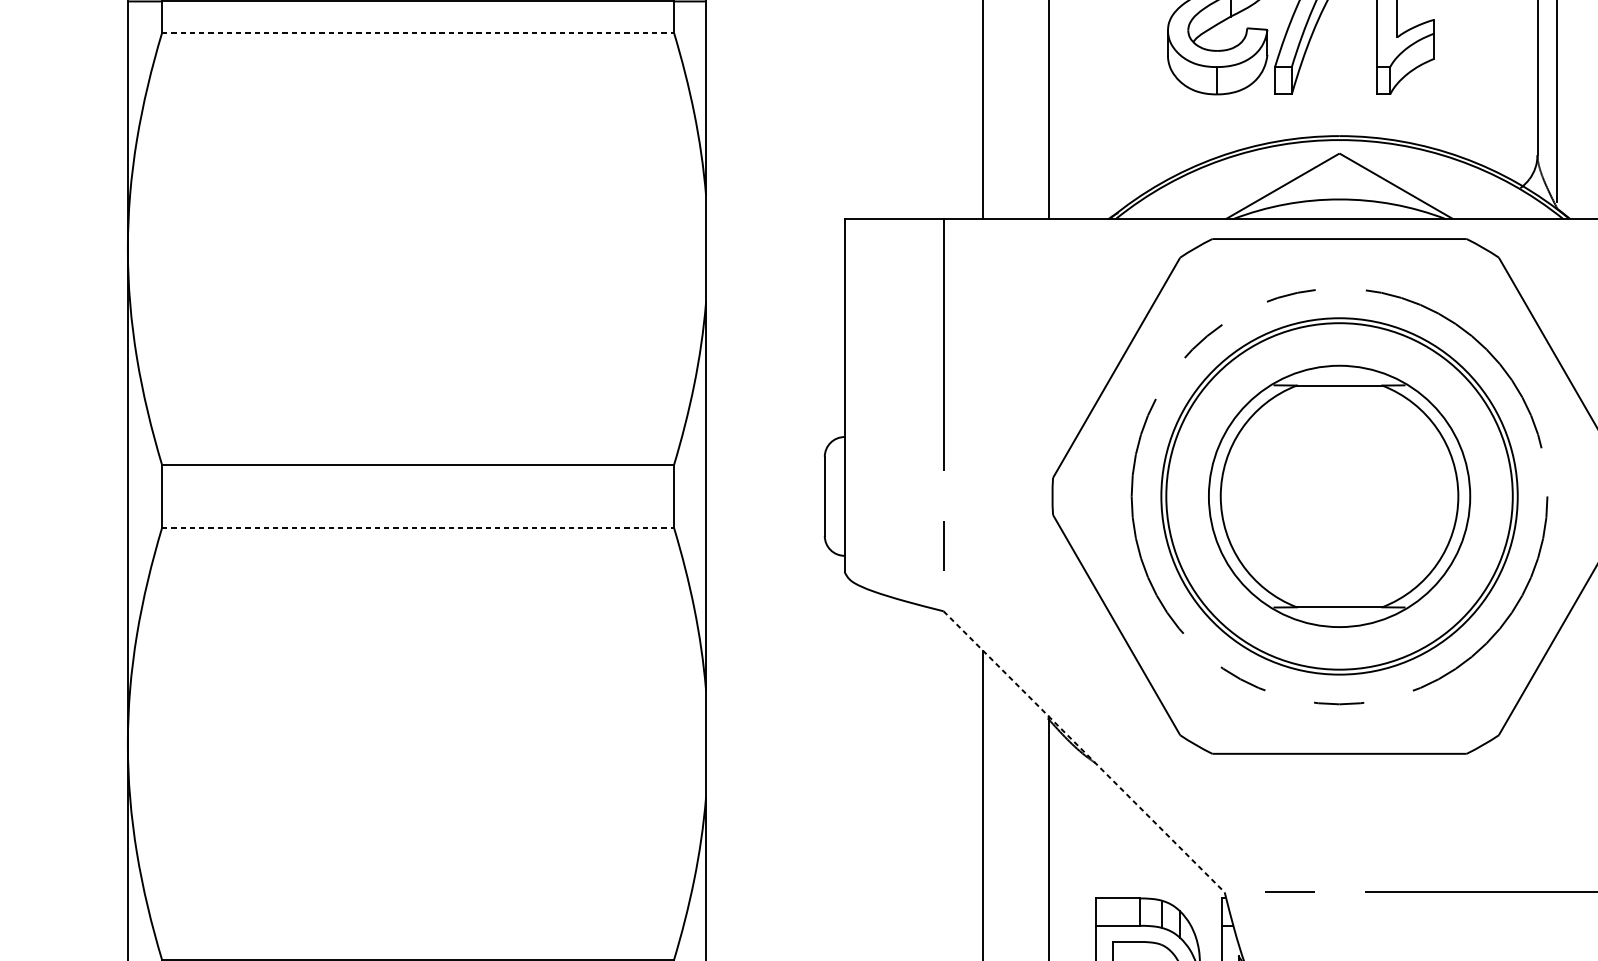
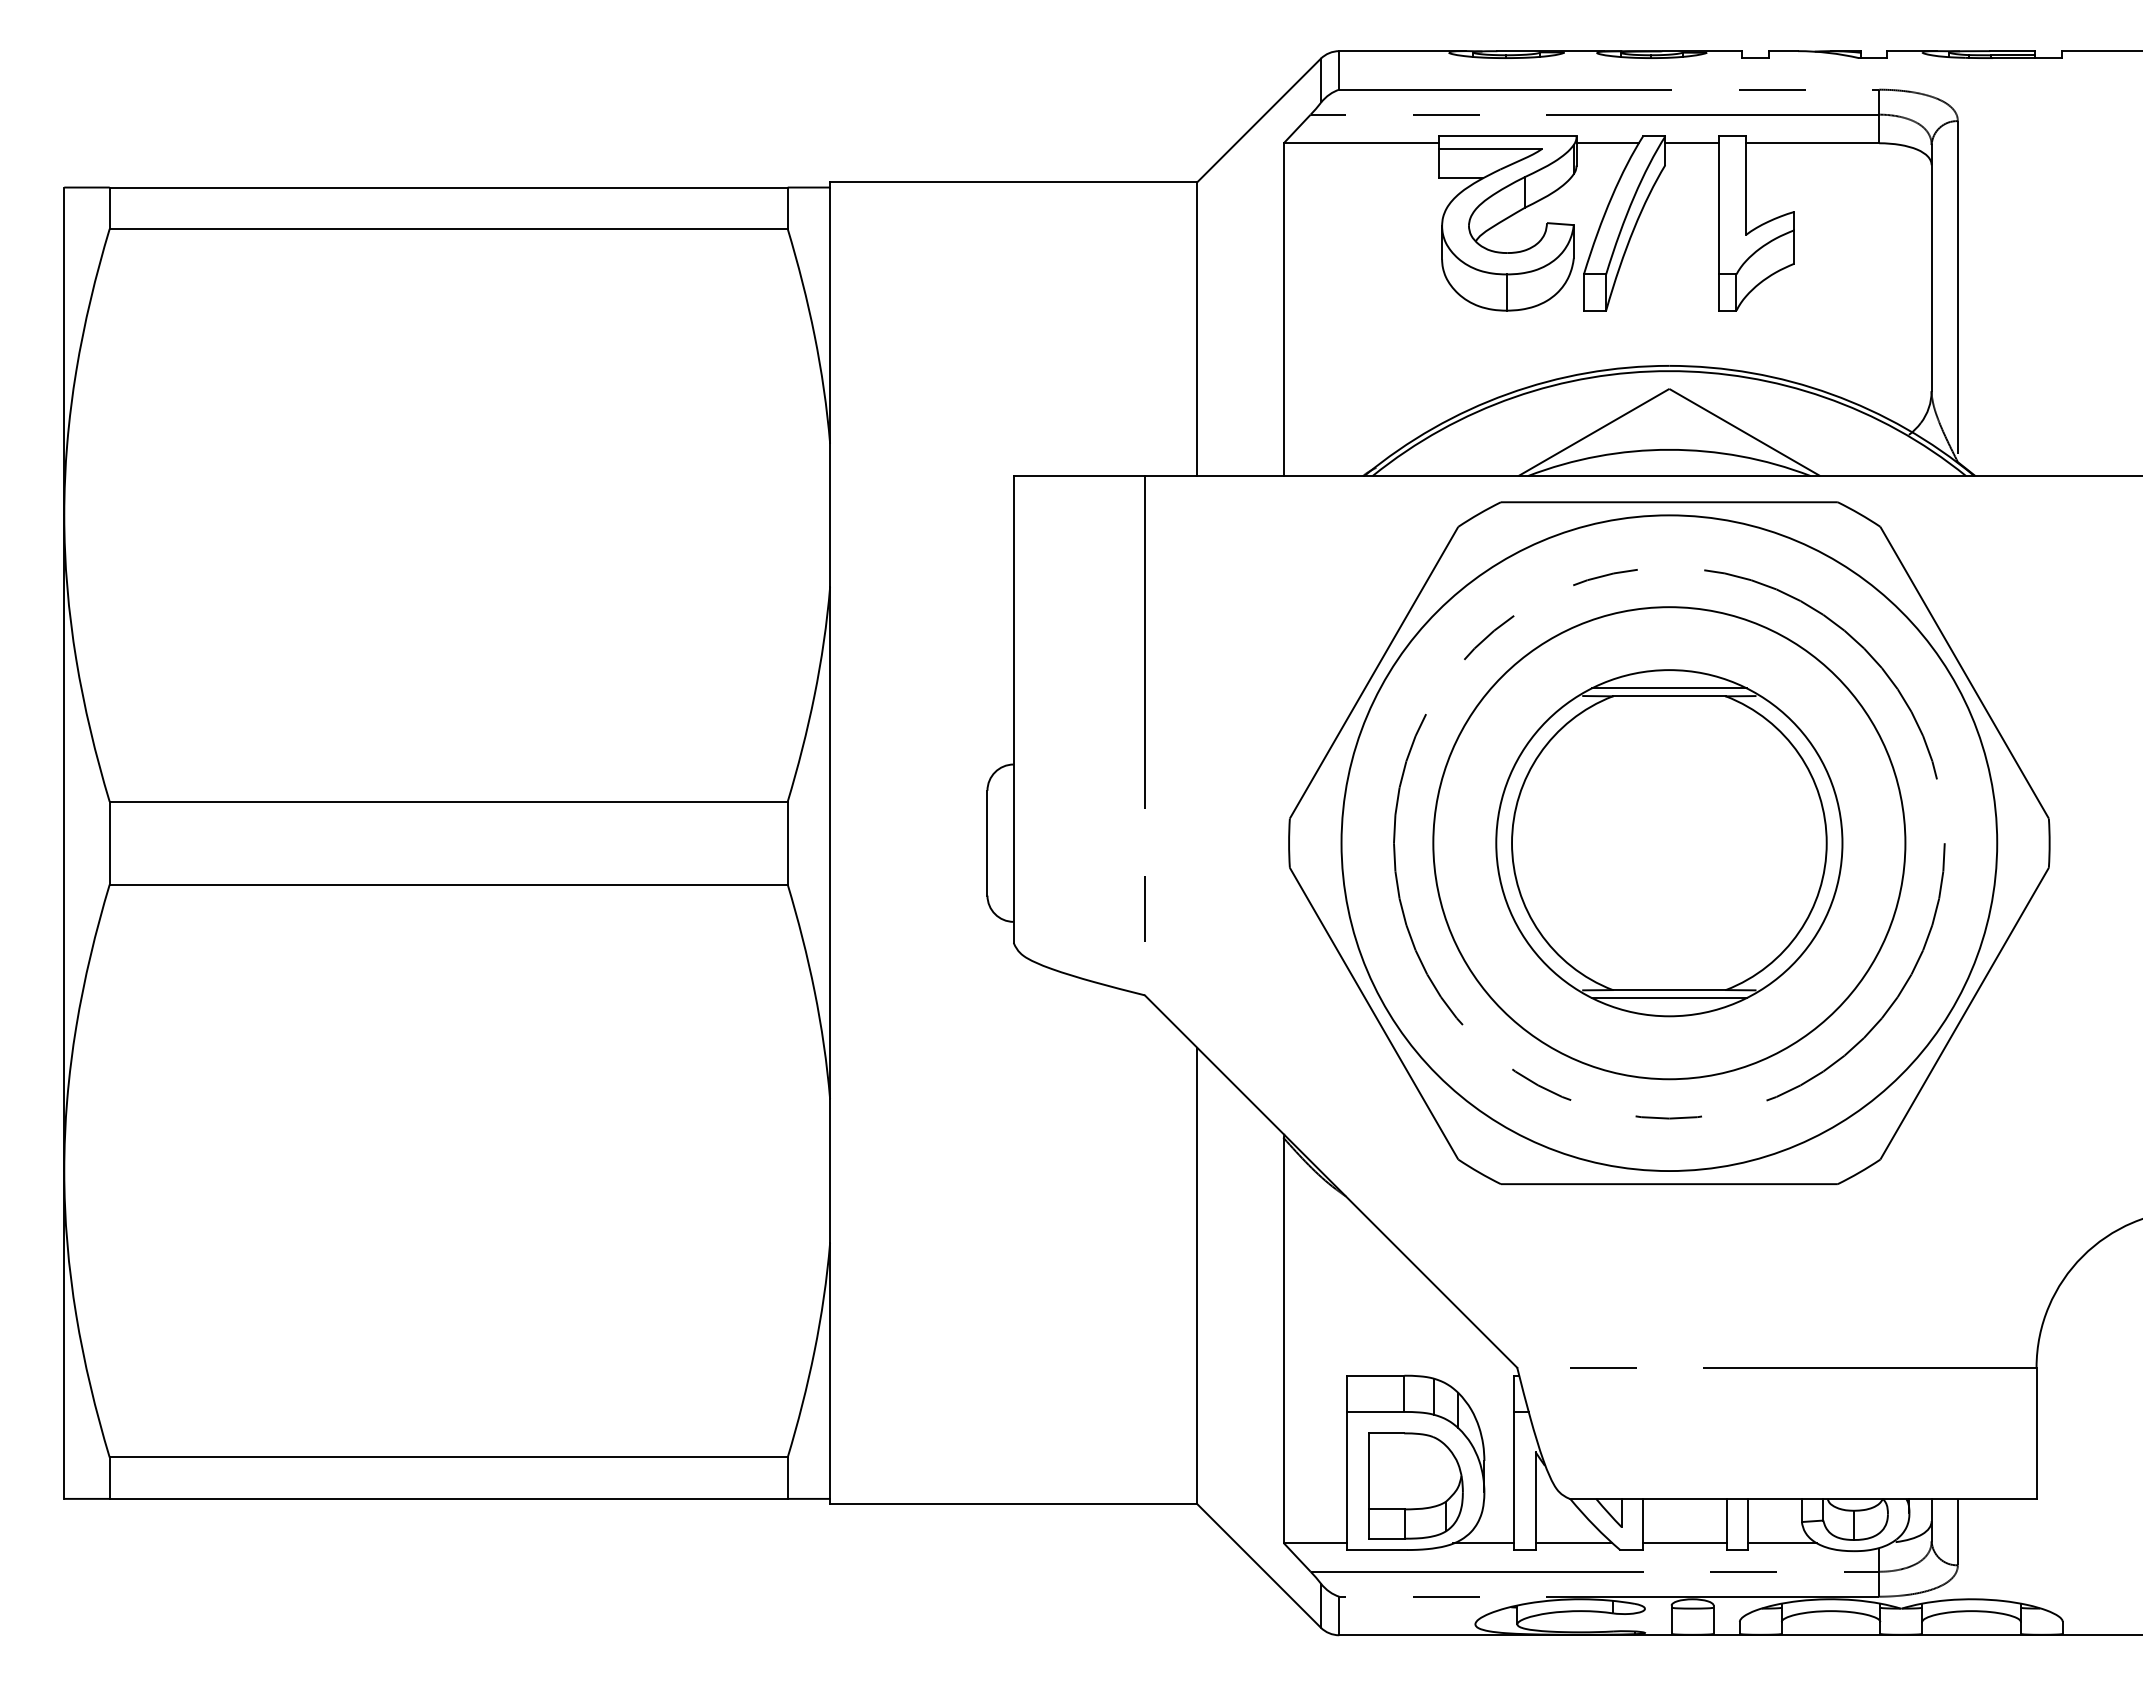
line: (418, 32) -> (449, 228), dashed -> solid
line: (1338, 379) -> (1668, 688), added
circle: (1339, 496) -> (1669, 843), size x1.43
line: (418, 527) -> (449, 884), dashed -> solid
line: (1338, 612) -> (1668, 997), added
line: (1084, 751) -> (1331, 1181), dashed -> solid

